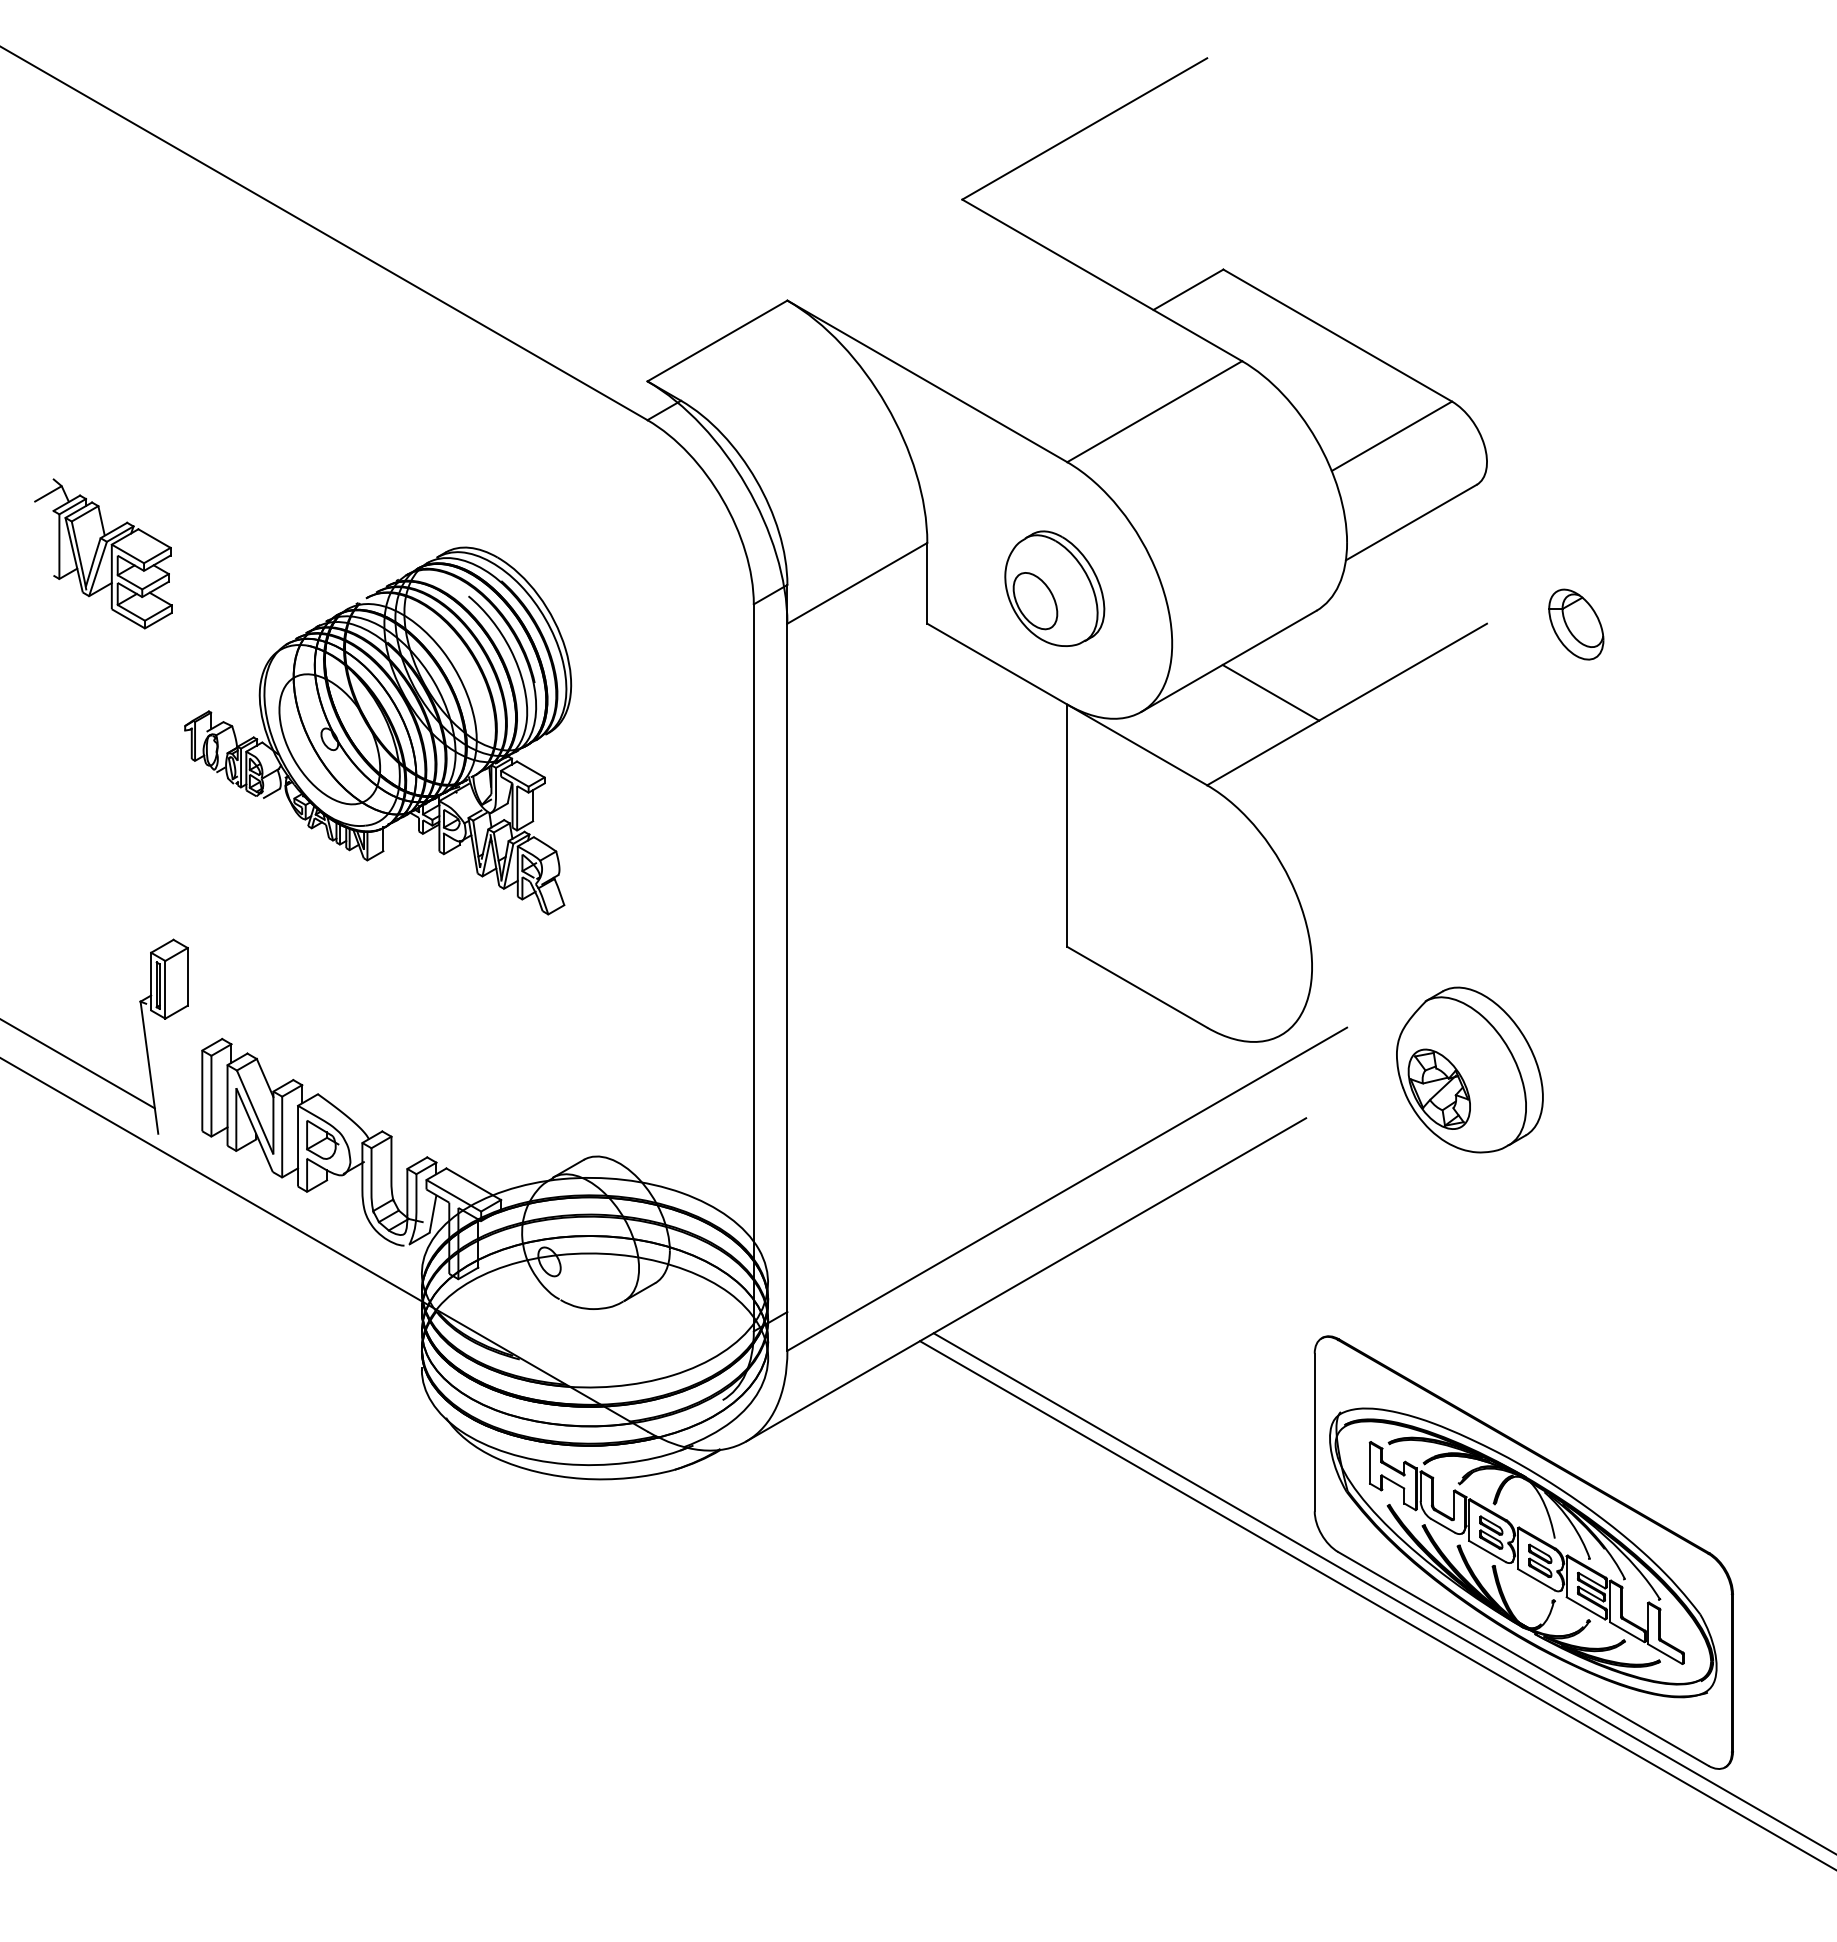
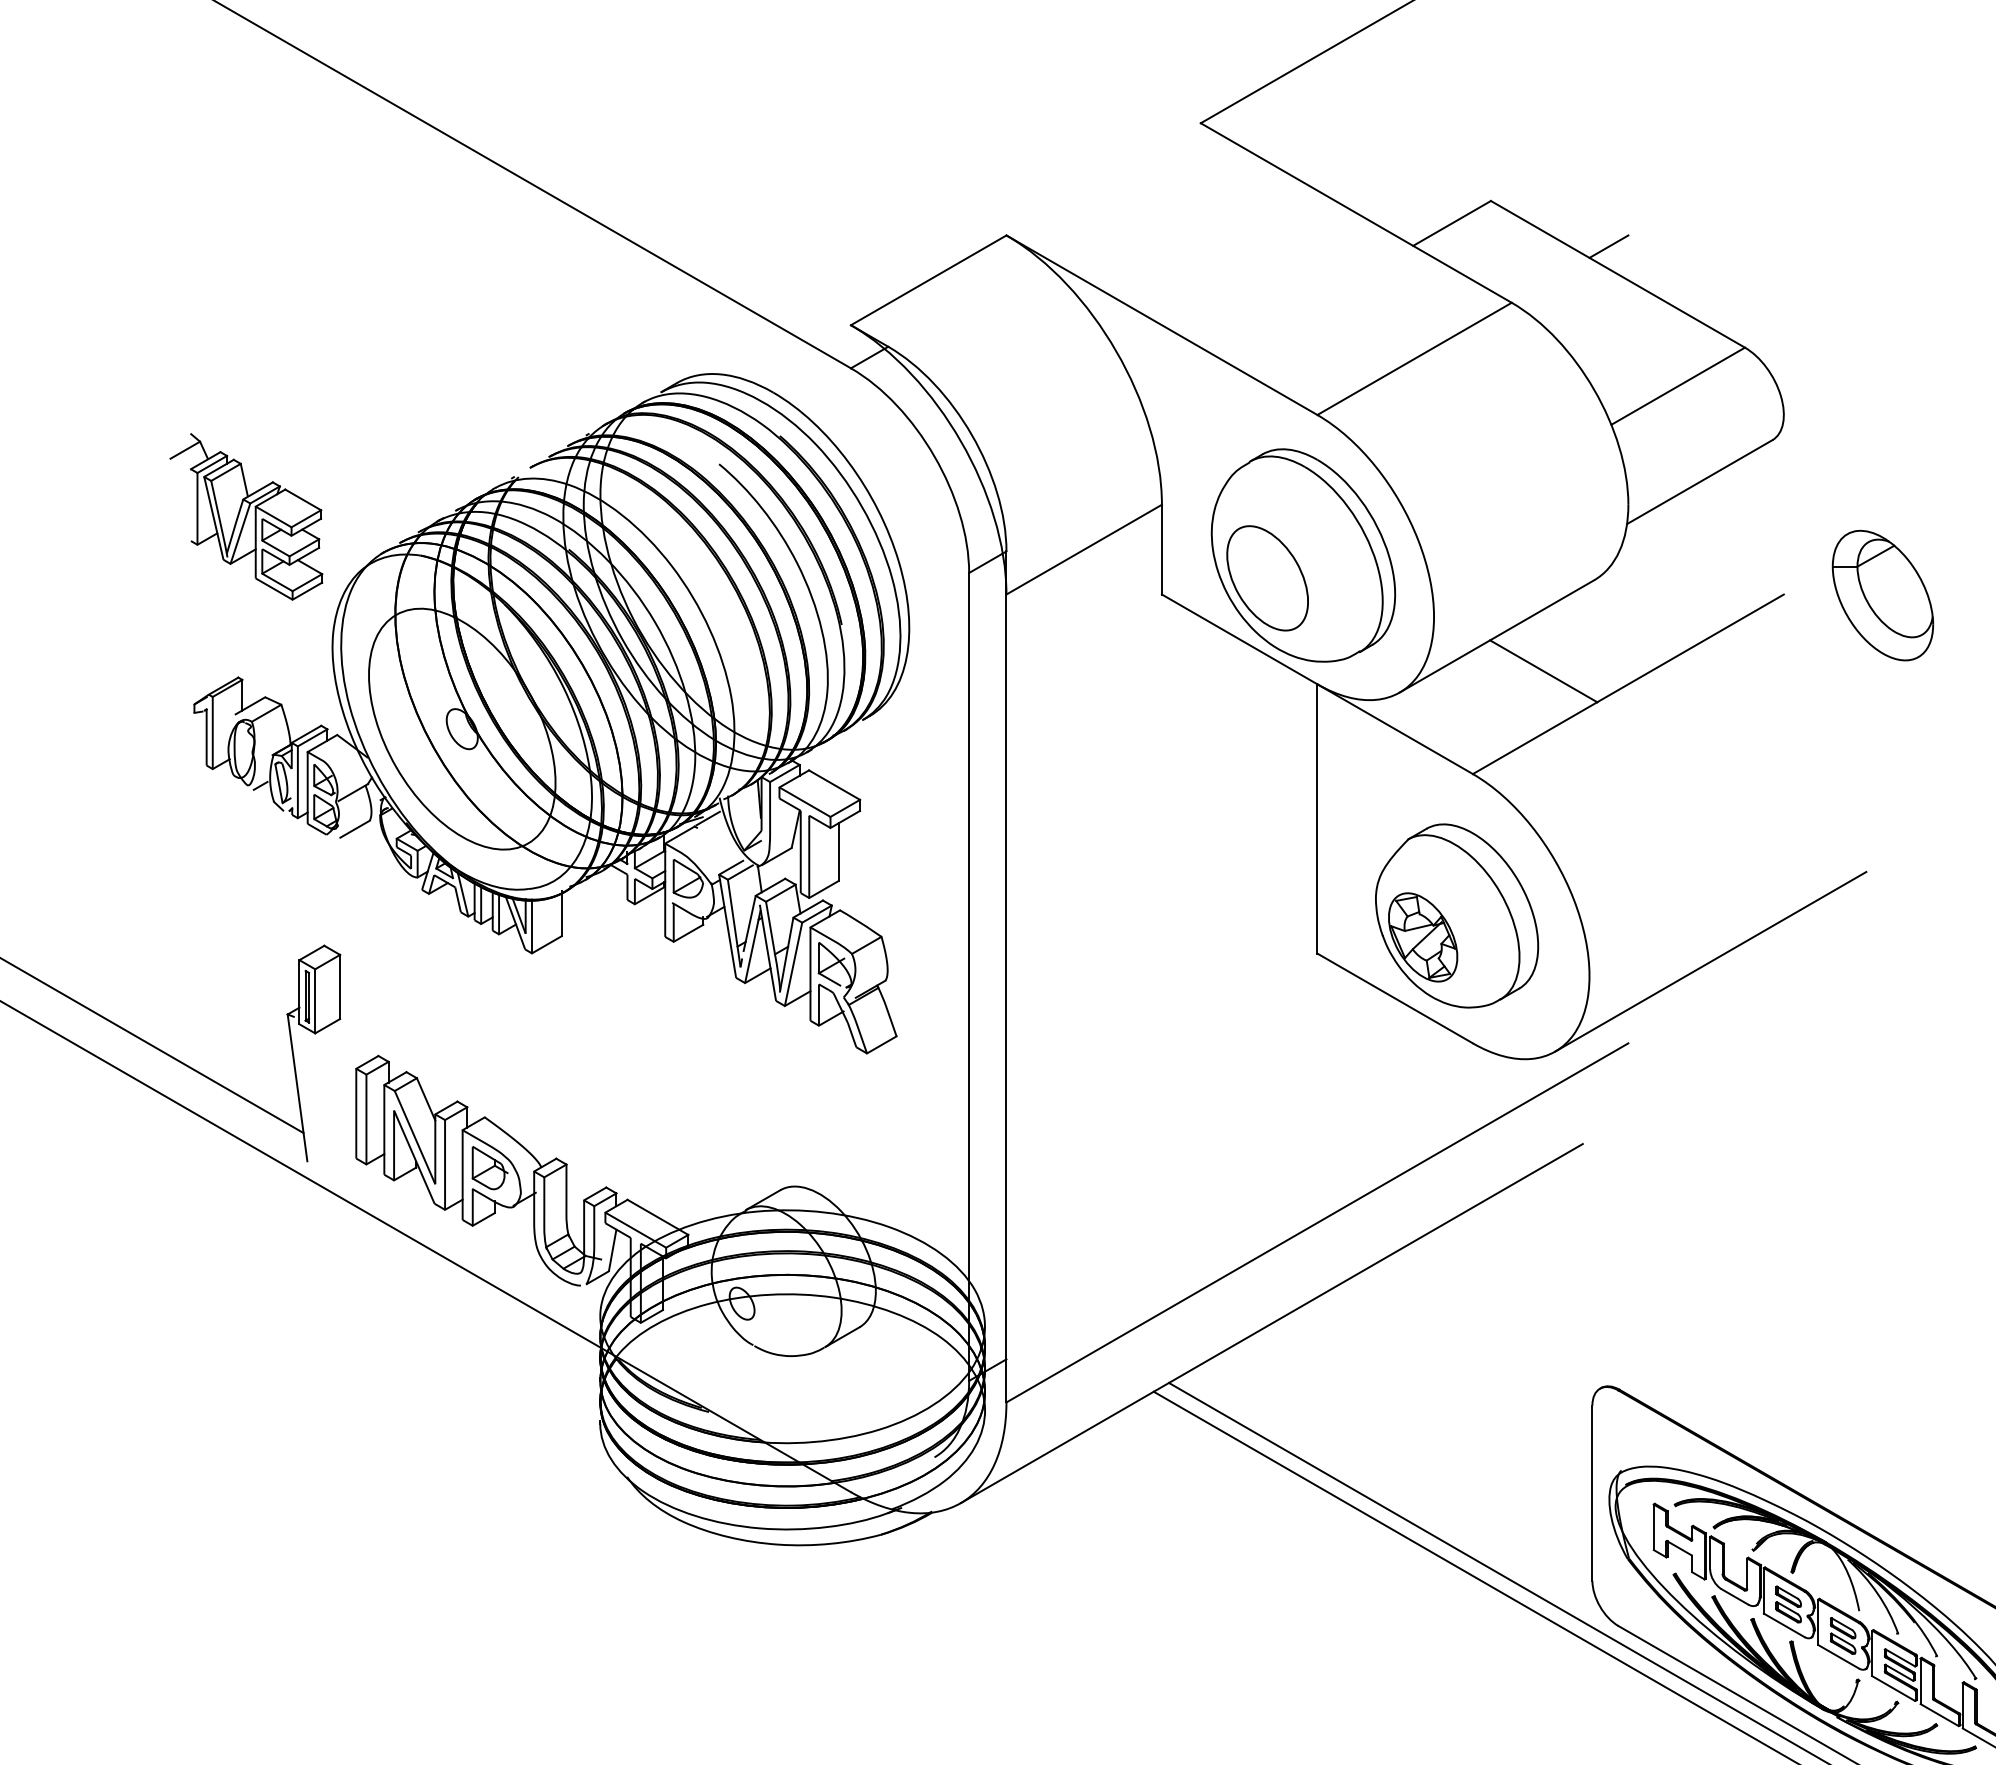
line: (1329, 310) -> (1608, 246), added
part: (1054, 588) -> (1303, 555), size x1.67
part: (1576, 624) -> (1883, 595), size x1.67
part: (377, 730) -> (550, 713), size x1.67
line: (1421, 954) -> (1711, 962), added
part: (1469, 1069) -> (1456, 915), moved

